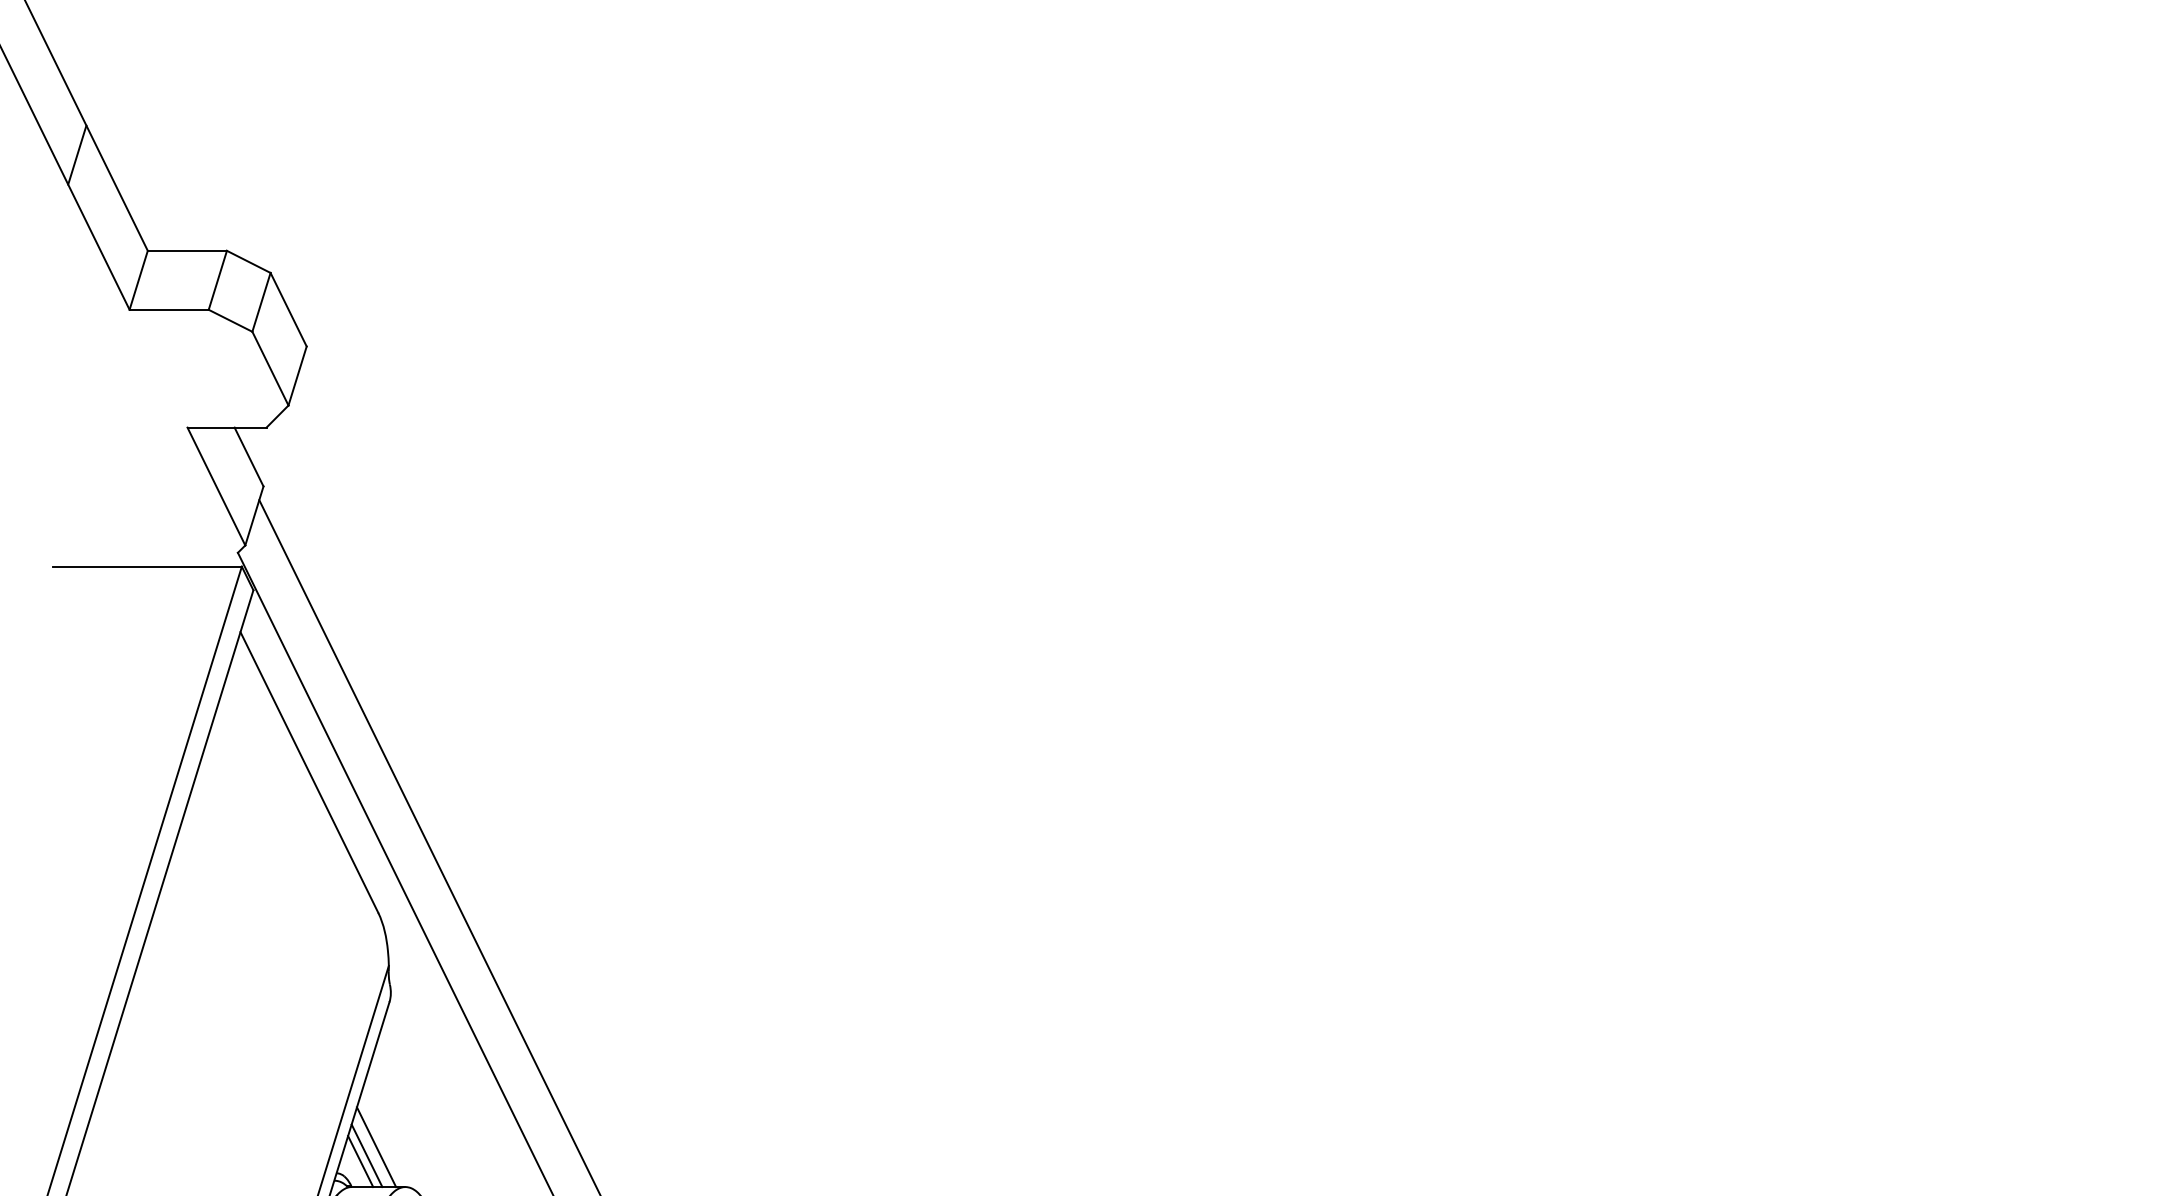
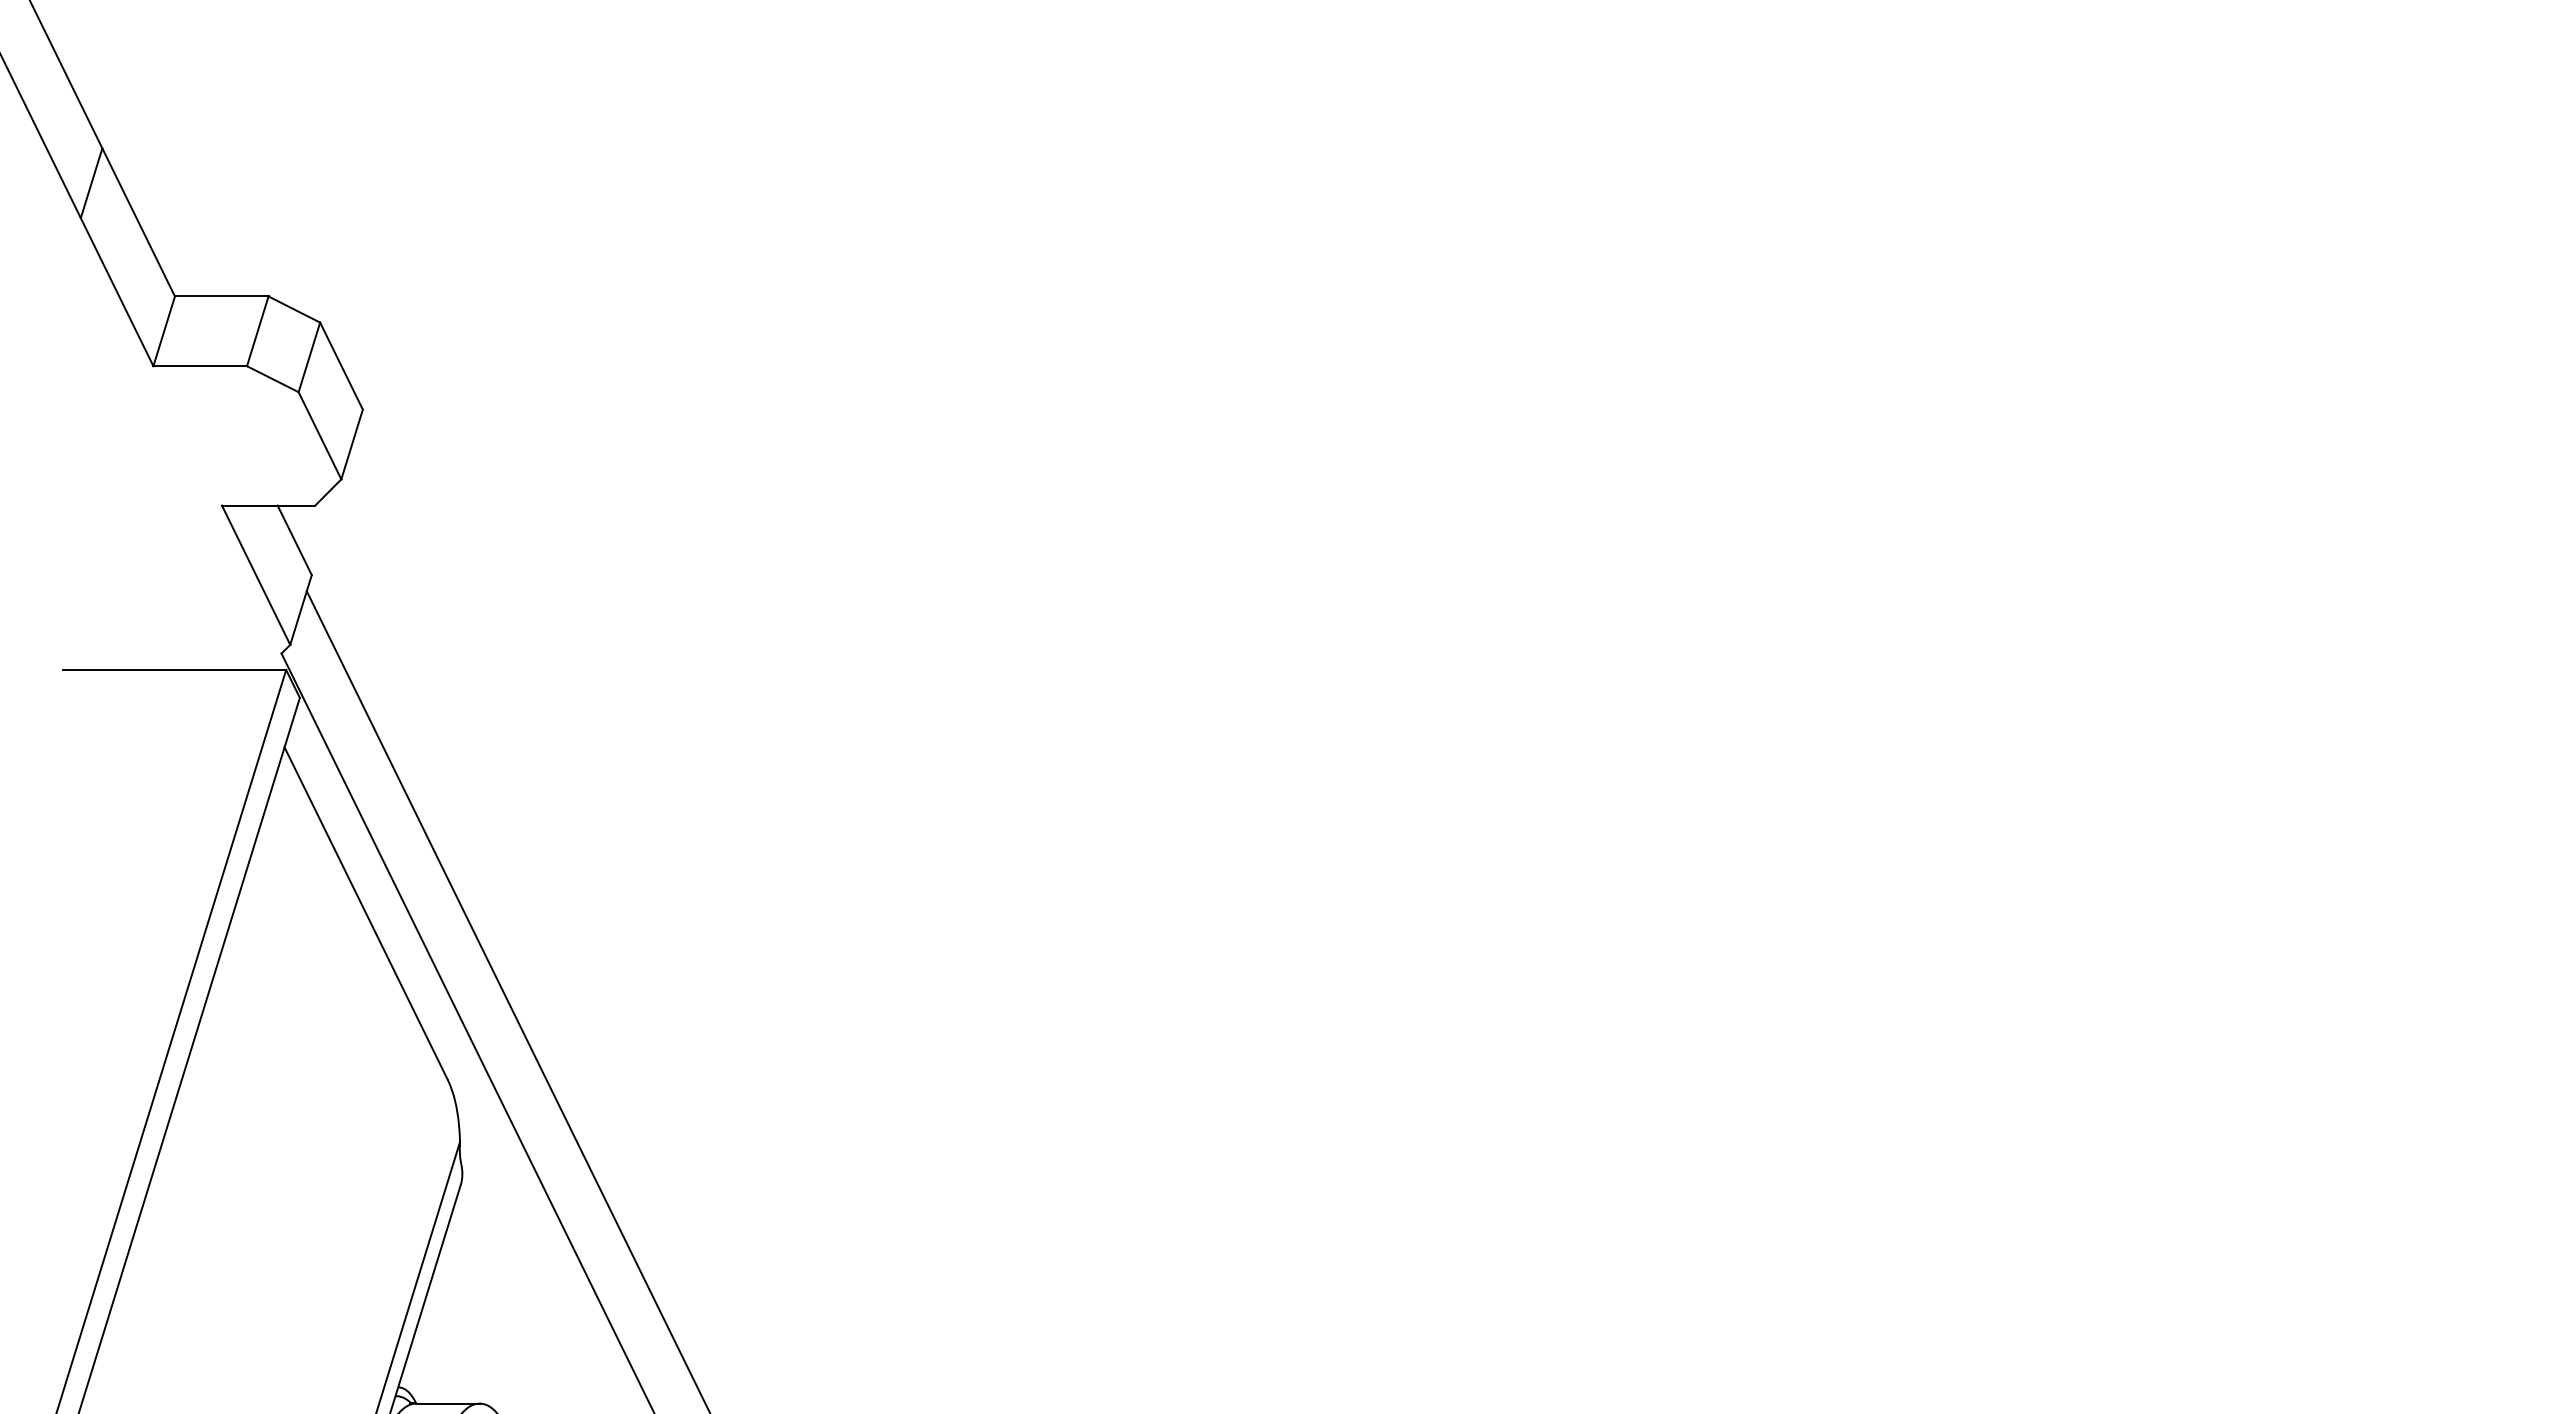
line: (376, 1147) -> (445, 1356), removed
line: (367, 1155) -> (434, 1366), removed
line: (360, 1161) -> (426, 1373), removed

